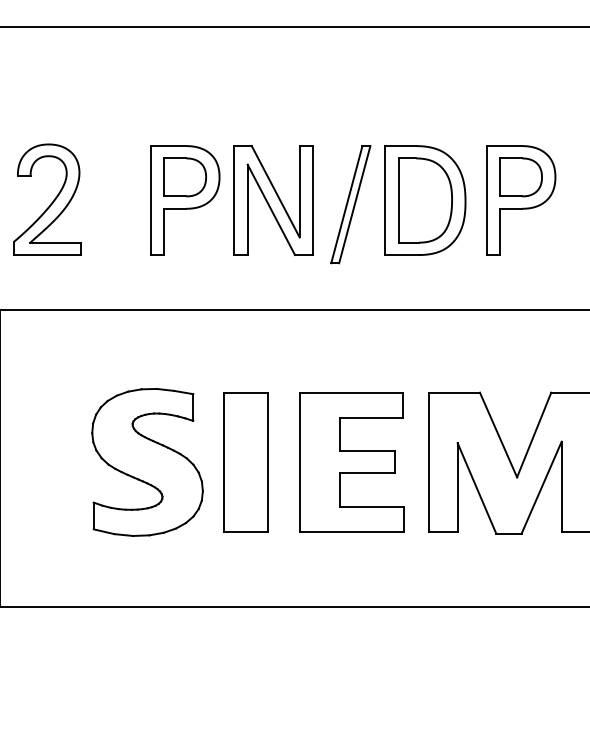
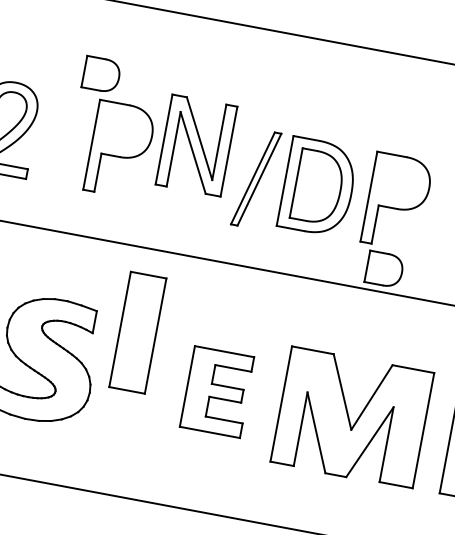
part: (184, 177) -> (101, 74), moved
part: (520, 177) -> (384, 269), moved
part: (273, 200) -> (196, 145), moved
part: (245, 462) -> (137, 332), moved
part: (351, 462) -> (216, 391), size x0.7

